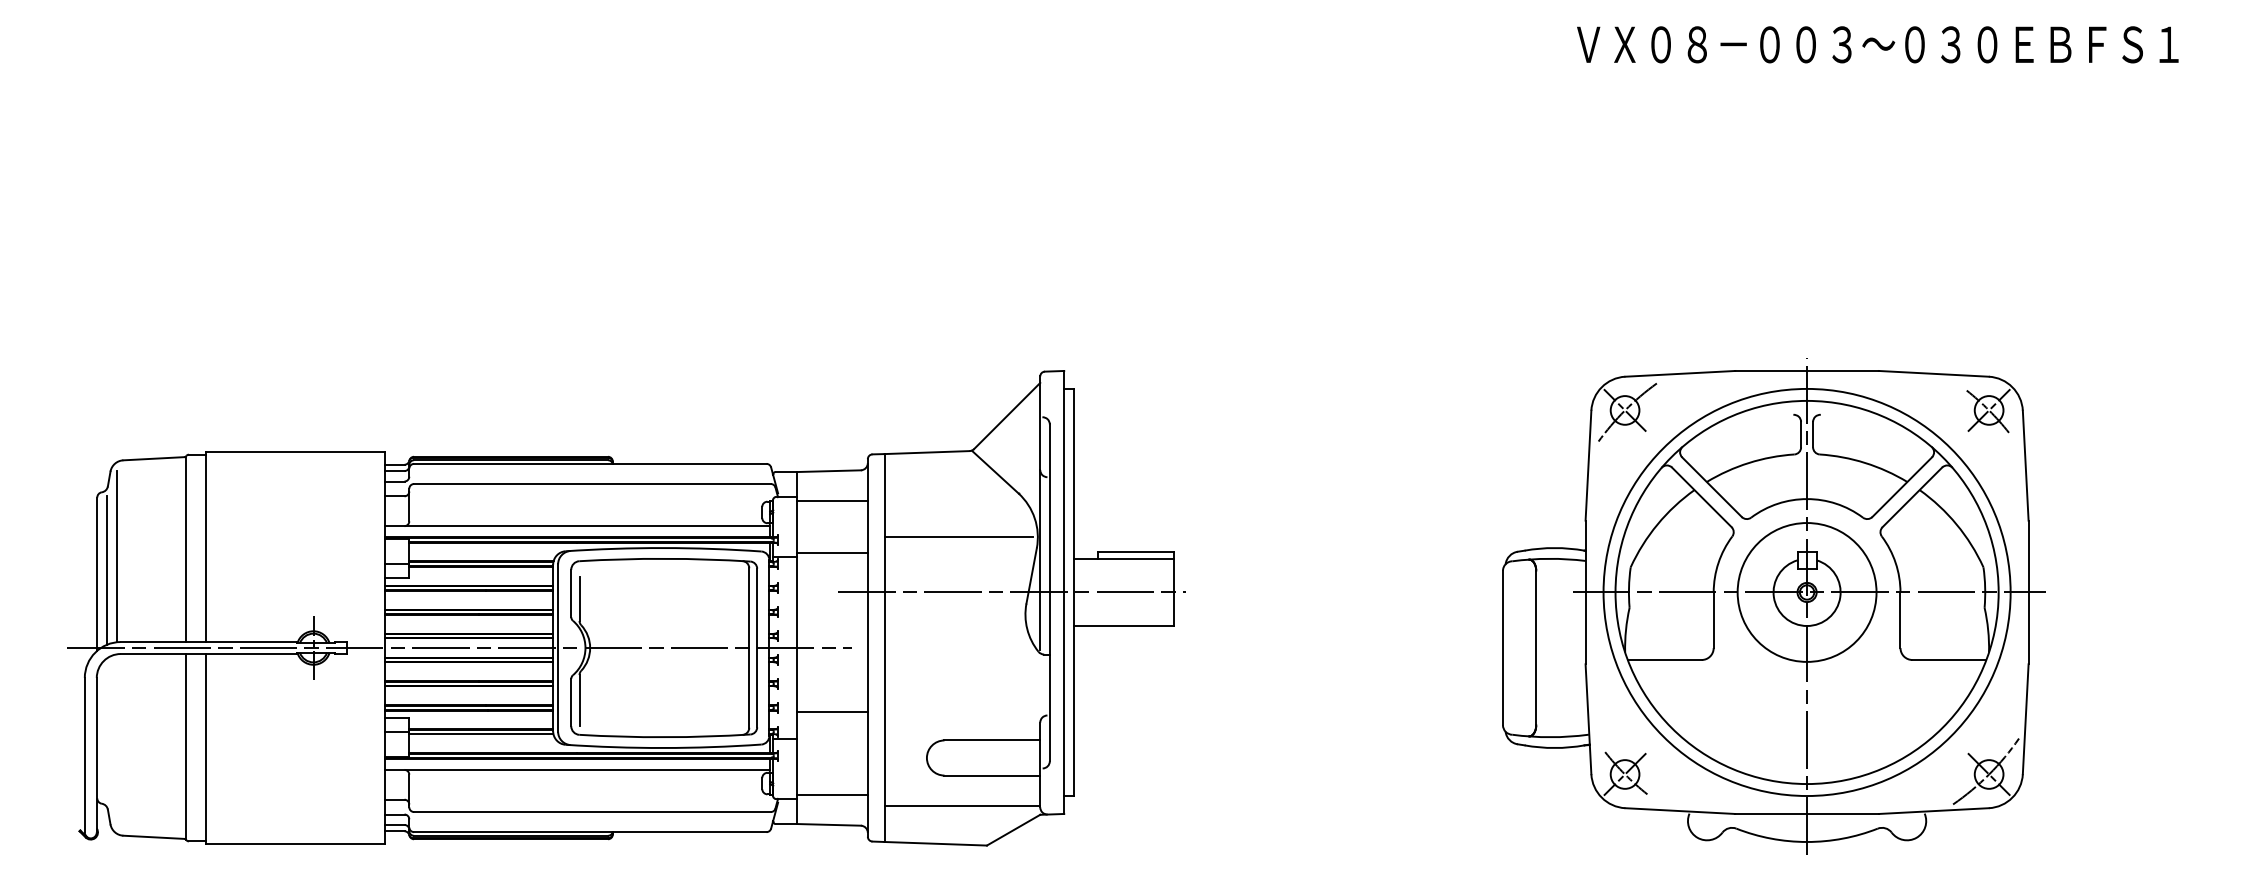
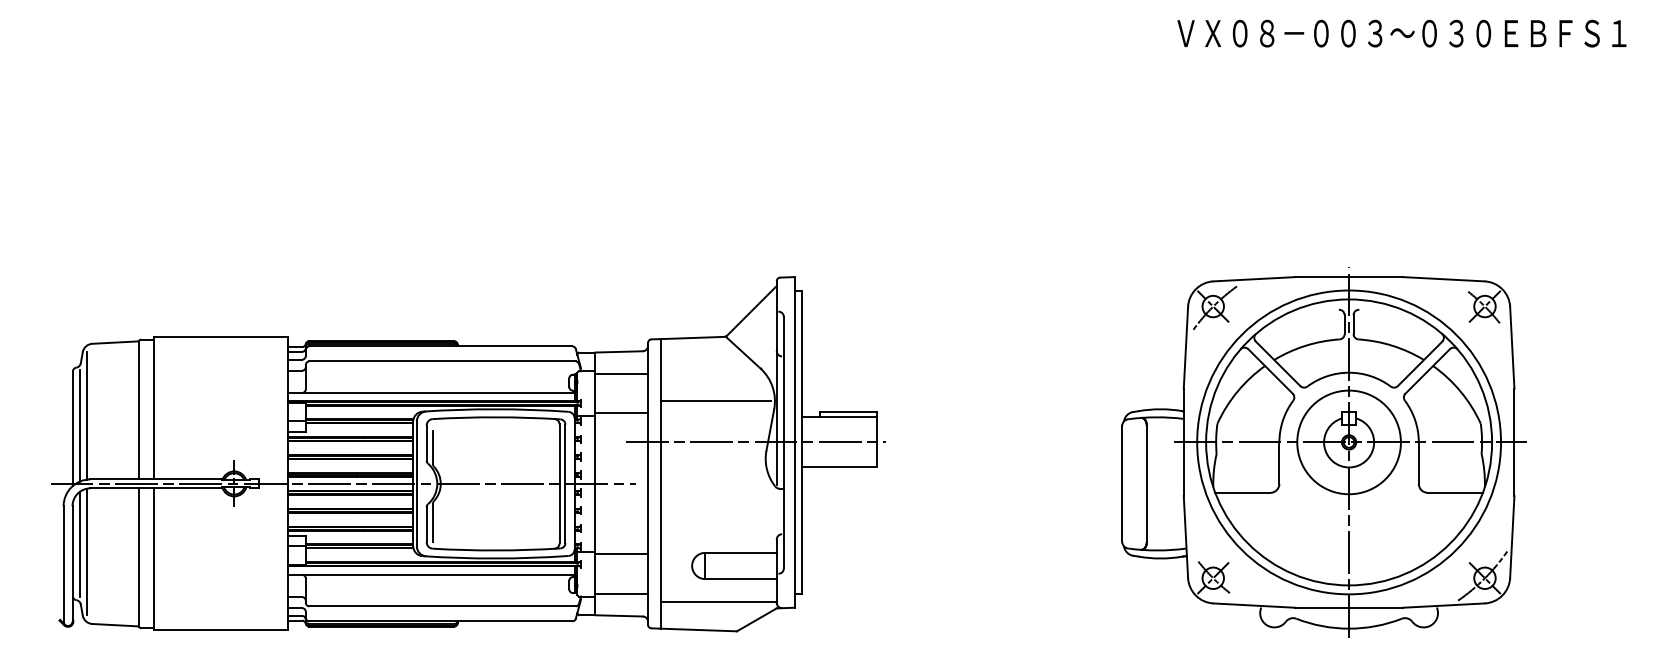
line: (832, 711) -> (621, 554), moved
line: (106, 728) -> (79, 543), added
line: (116, 739) -> (87, 552), added
line: (944, 757) -> (705, 565), added

